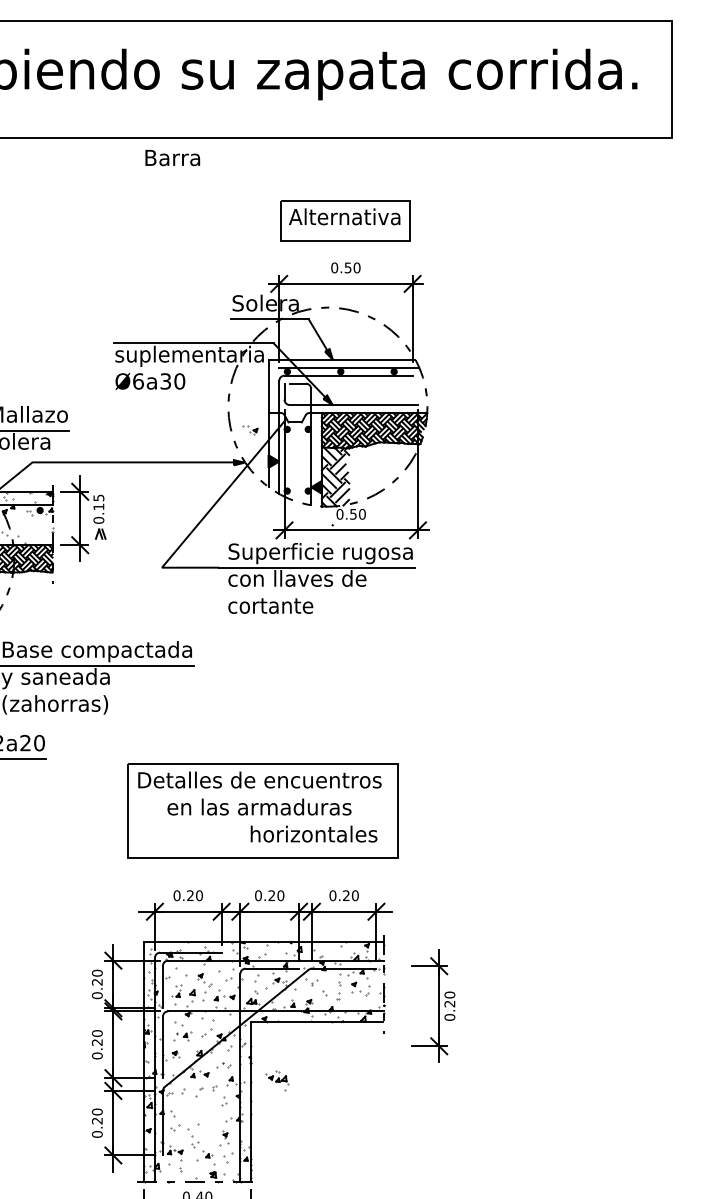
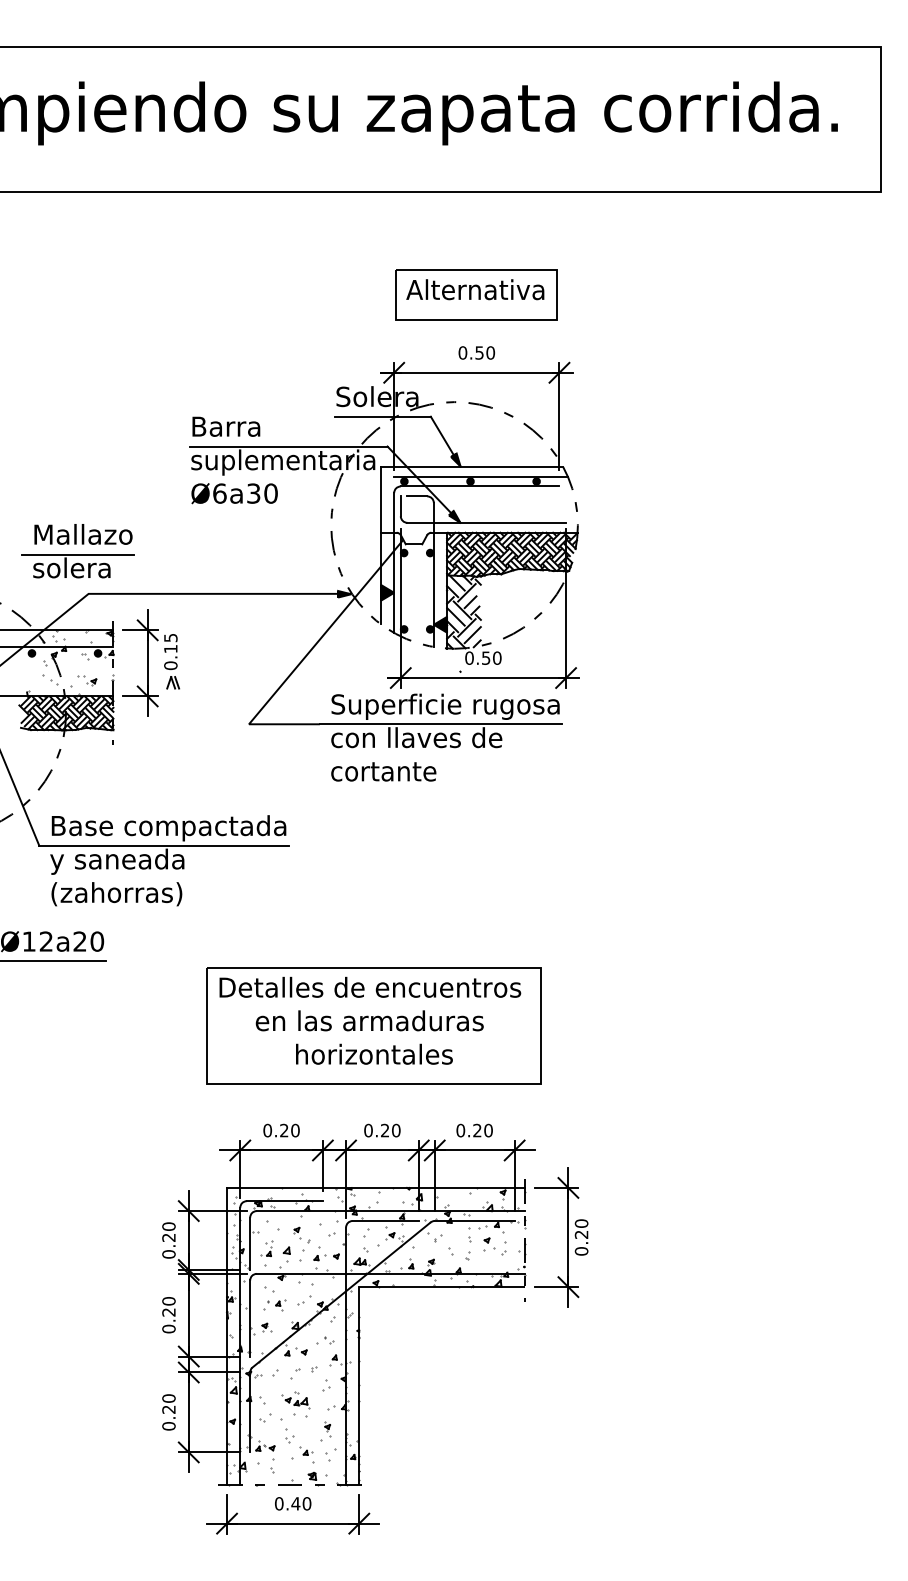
text: (172, 157) -> (226, 426), moved
part: (250, 429) -> (87, 680), moved
text: (314, 833) -> (374, 1053), moved
part: (433, 1006) -> (561, 1237), moved
part: (277, 1081) -> (295, 1404), moved

